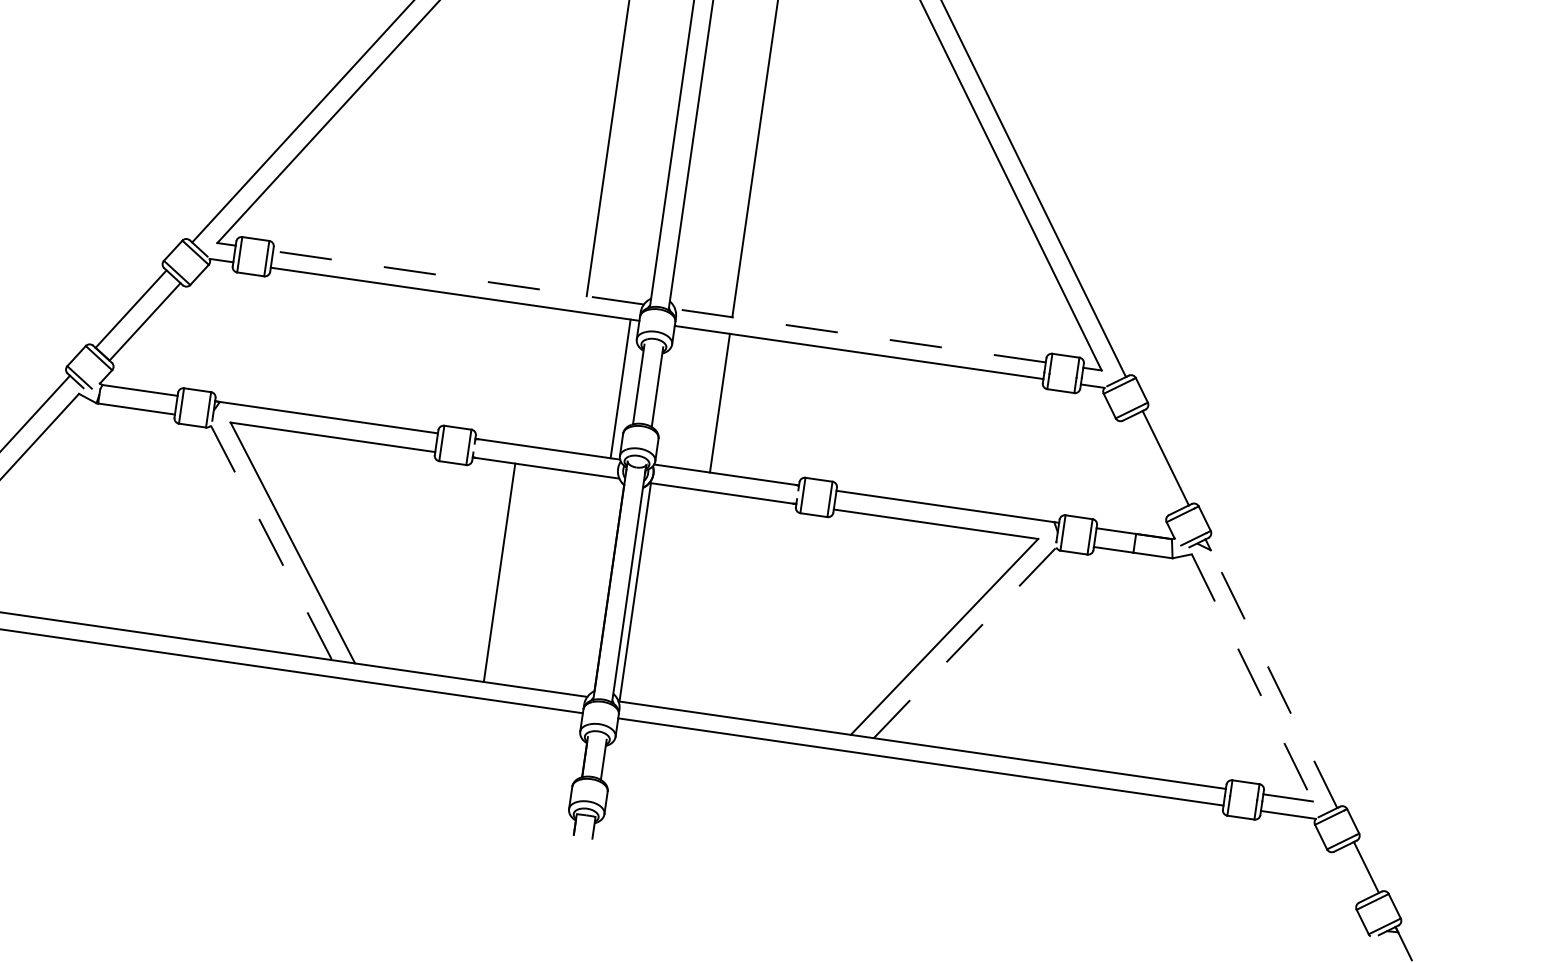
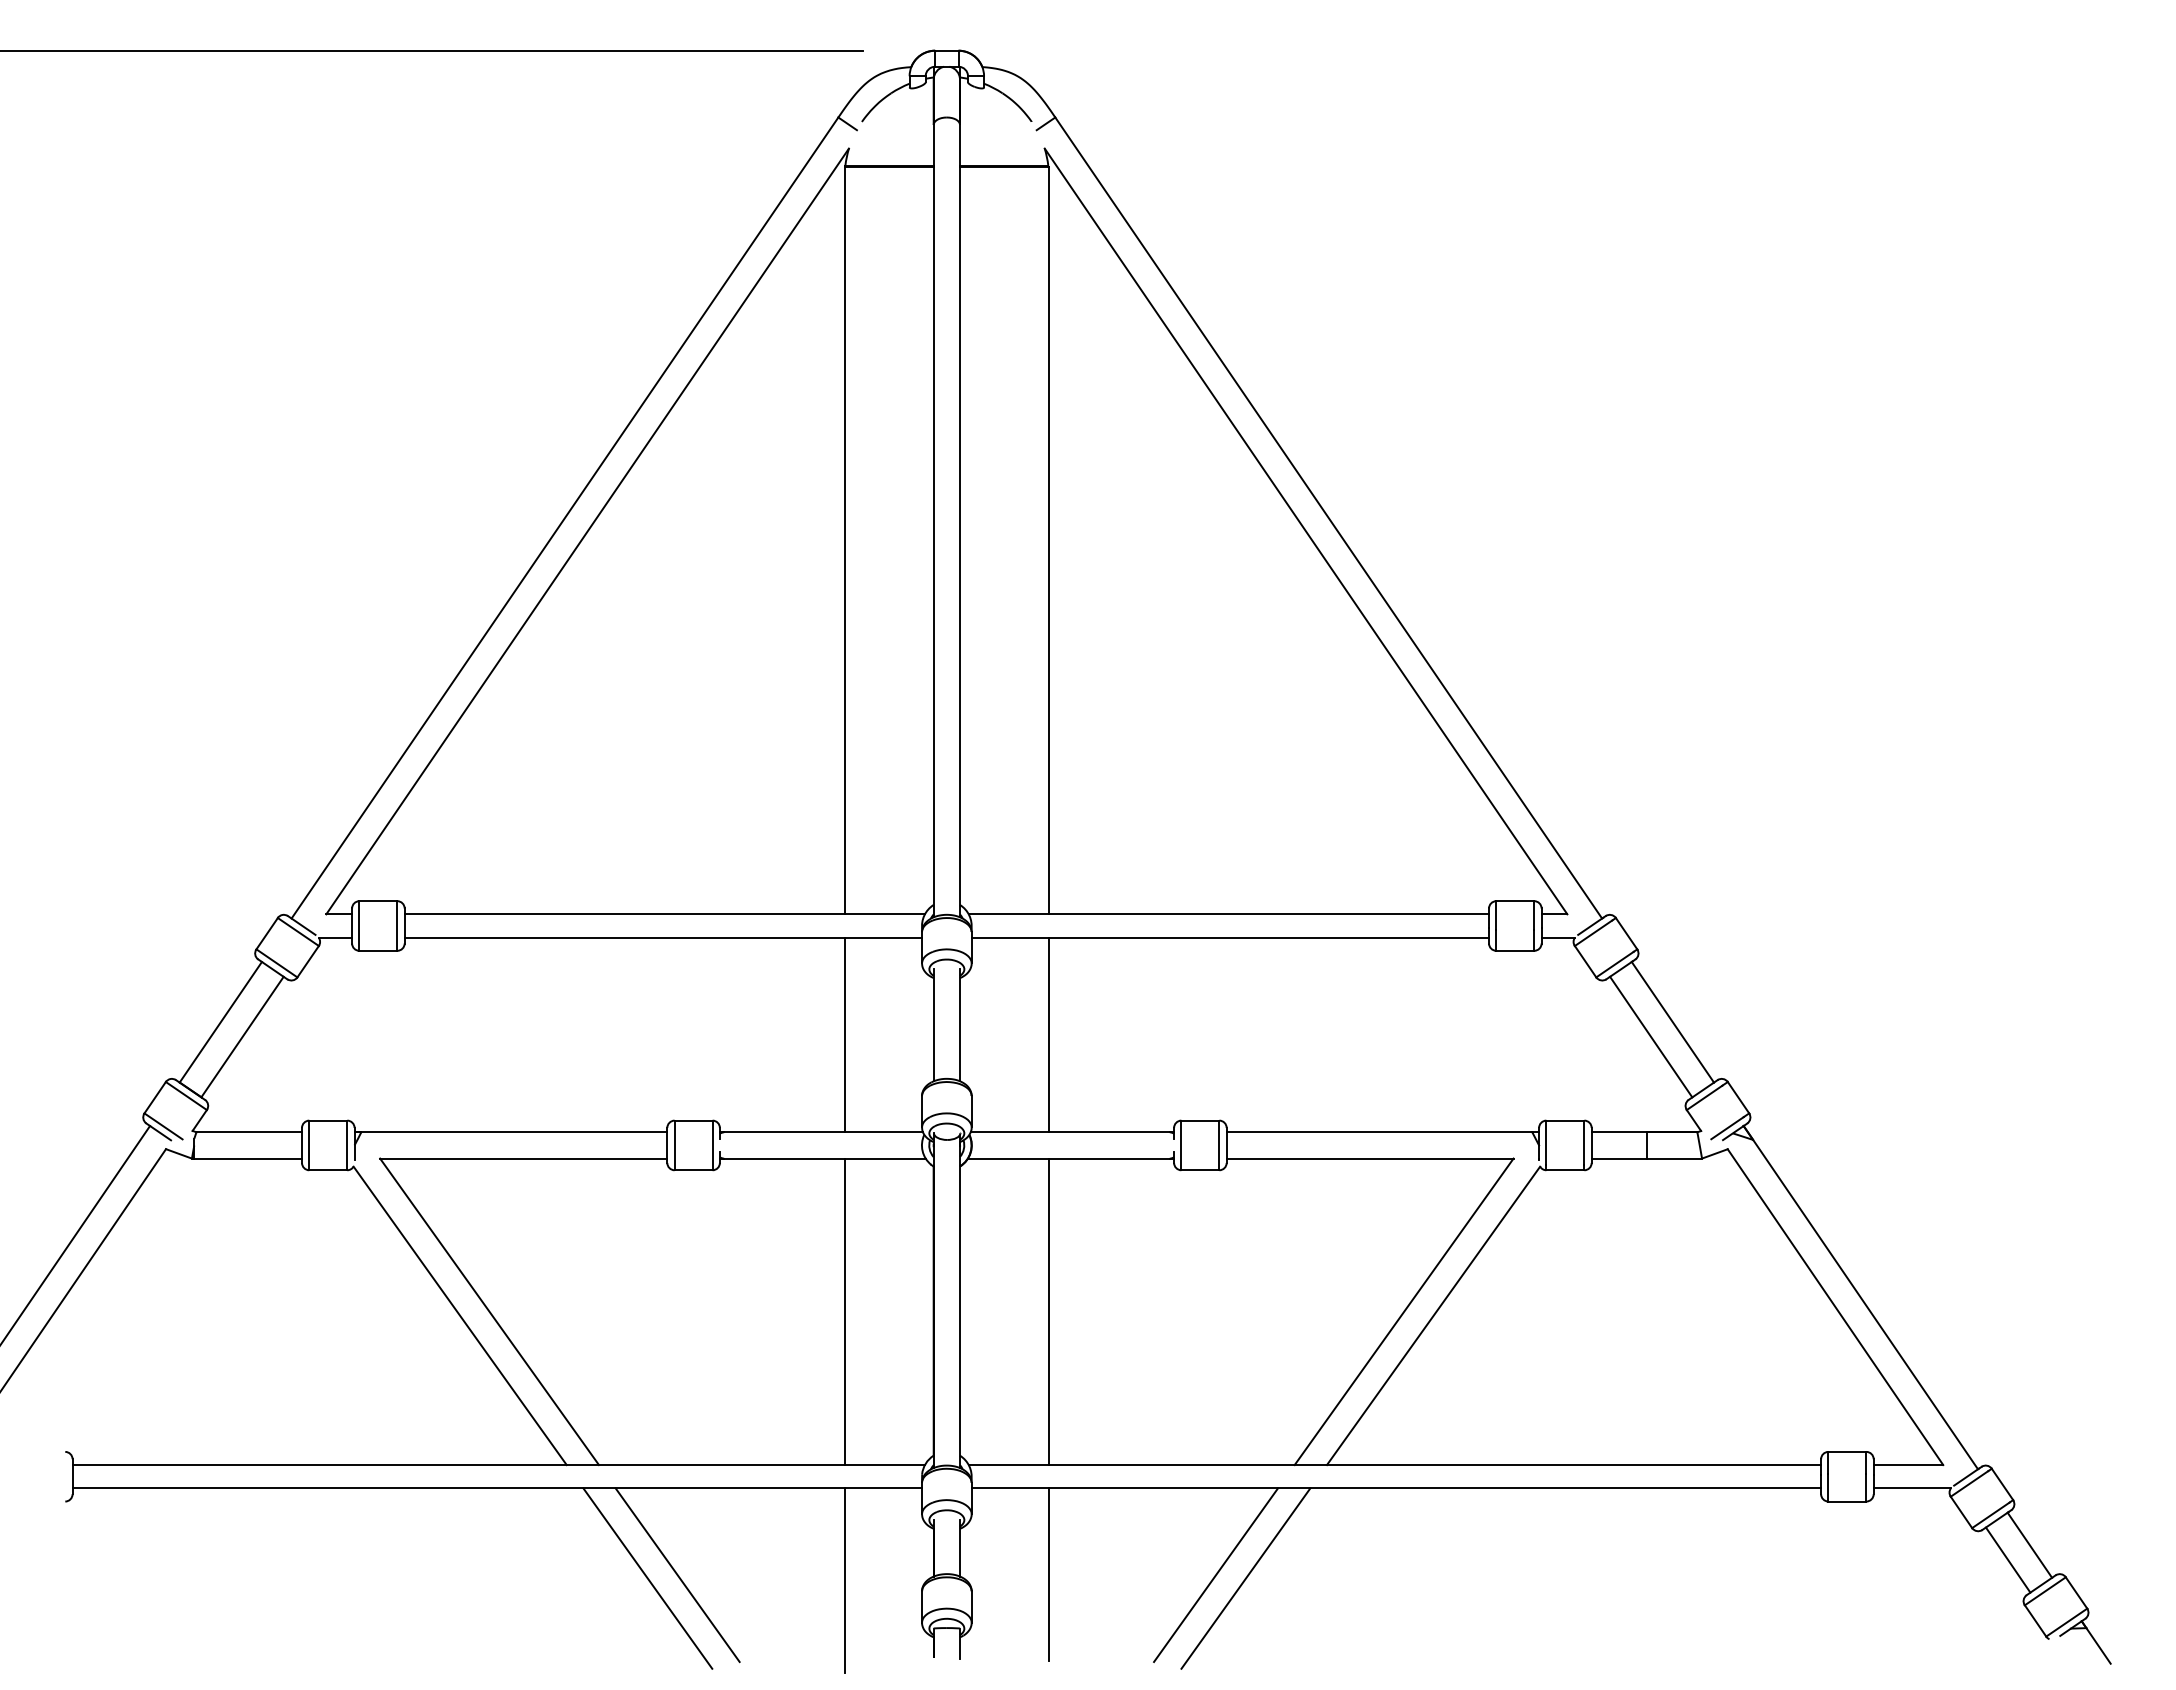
line: (458, 277) -> (664, 914), dashed -> solid
line: (860, 335) -> (1228, 914), dashed -> solid
line: (620, 388) -> (844, 1034), moved
line: (1149, 466) -> (1651, 1036), added
line: (271, 543) -> (460, 1316), dashed -> solid
line: (499, 572) -> (844, 1311), moved
line: (635, 592) -> (1049, 1311), moved
line: (965, 642) -> (1433, 1315), dashed -> solid
line: (1271, 673) -> (1860, 1297), dashed -> solid
line: (1252, 678) -> (1835, 1307), dashed -> solid
line: (378, 749) -> (647, 1578), added
line: (399, 750) -> (677, 1575), added
line: (518, 770) -> (844, 1580), added
line: (664, 787) -> (1049, 1574), added
line: (783, 805) -> (1215, 1575), added
line: (804, 810) -> (1245, 1578), added
line: (1349, 875) -> (2007, 1559), added

